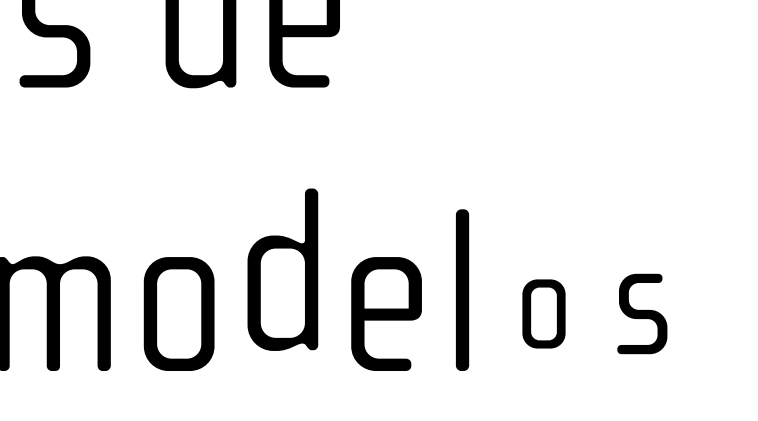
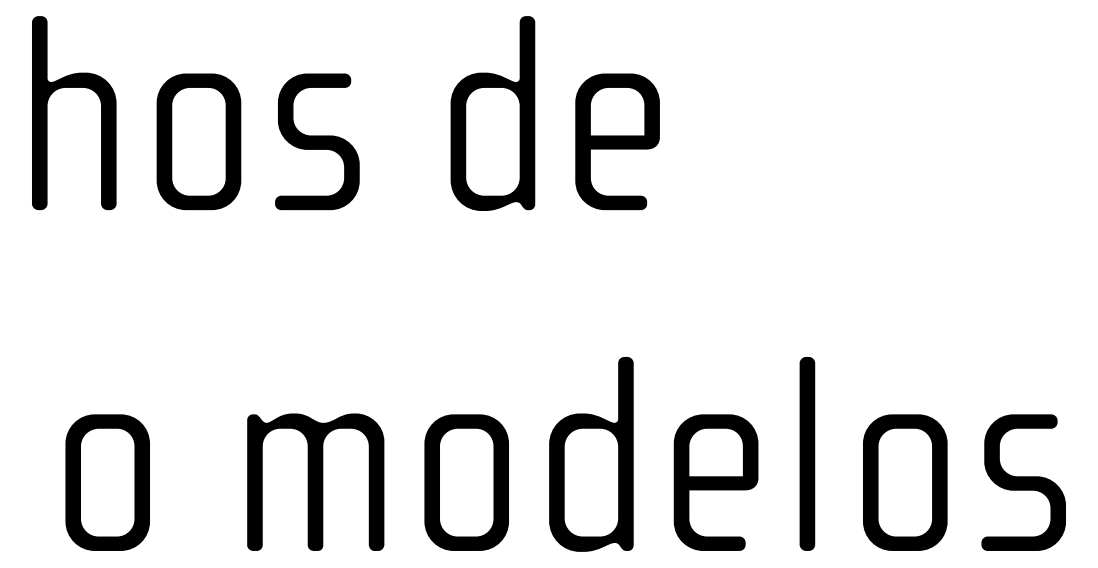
part: (282, 269) -> (591, 454), moved
part: (544, 313) -> (905, 482), size x1.67
part: (642, 313) -> (1023, 482), size x1.43

